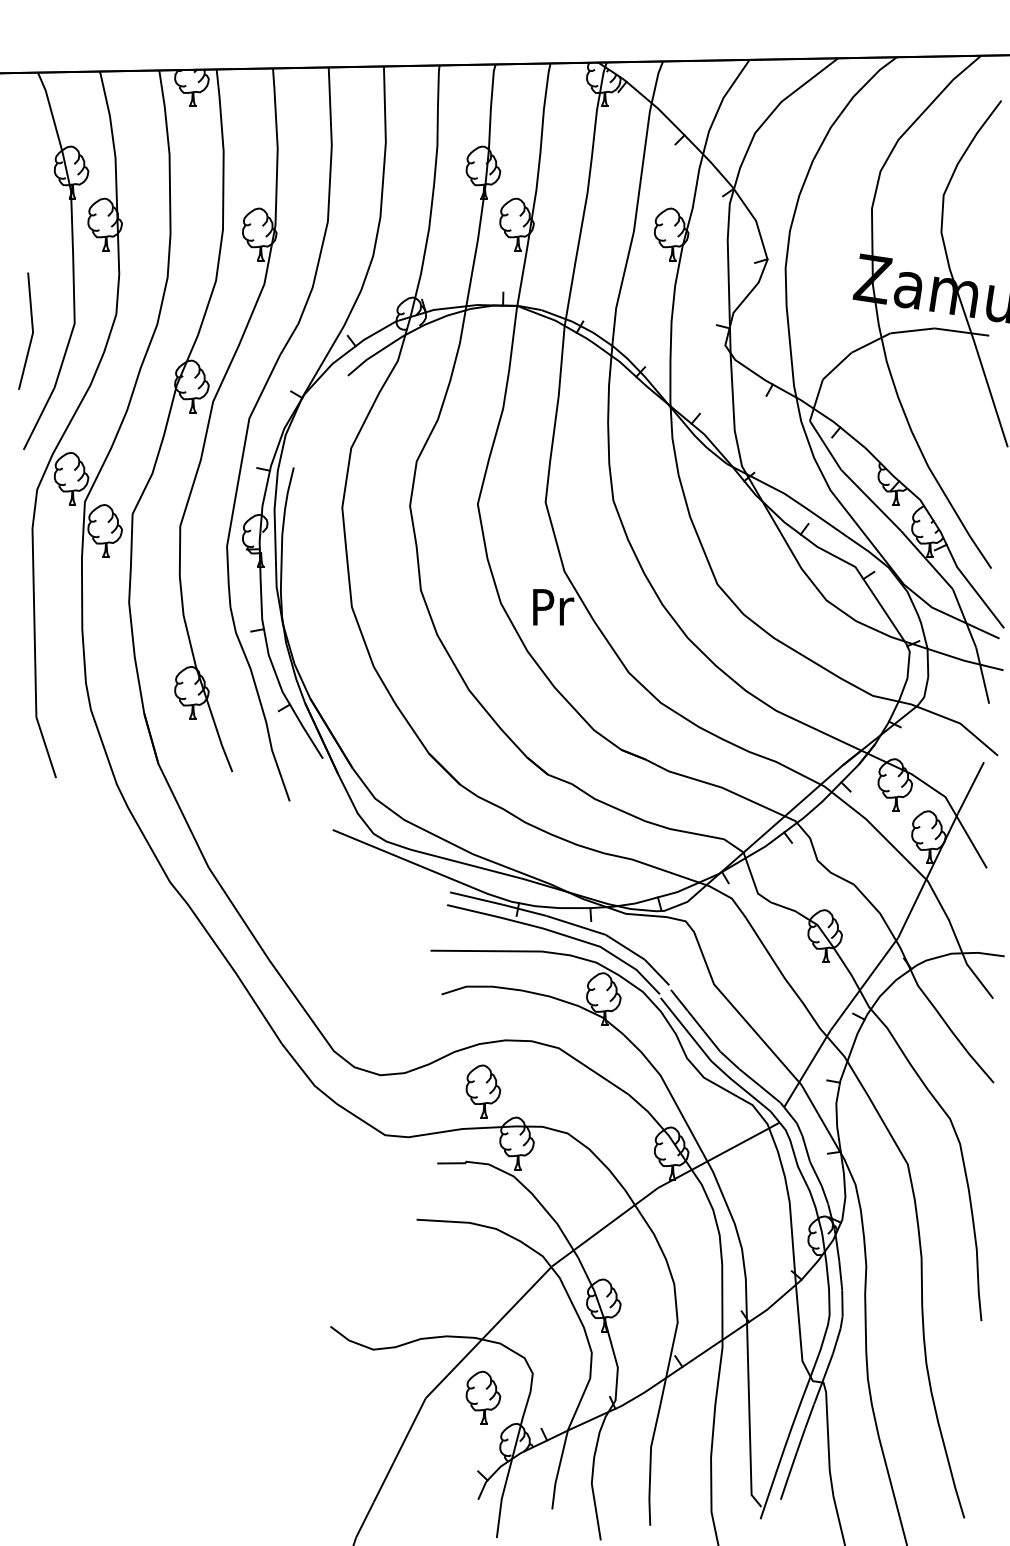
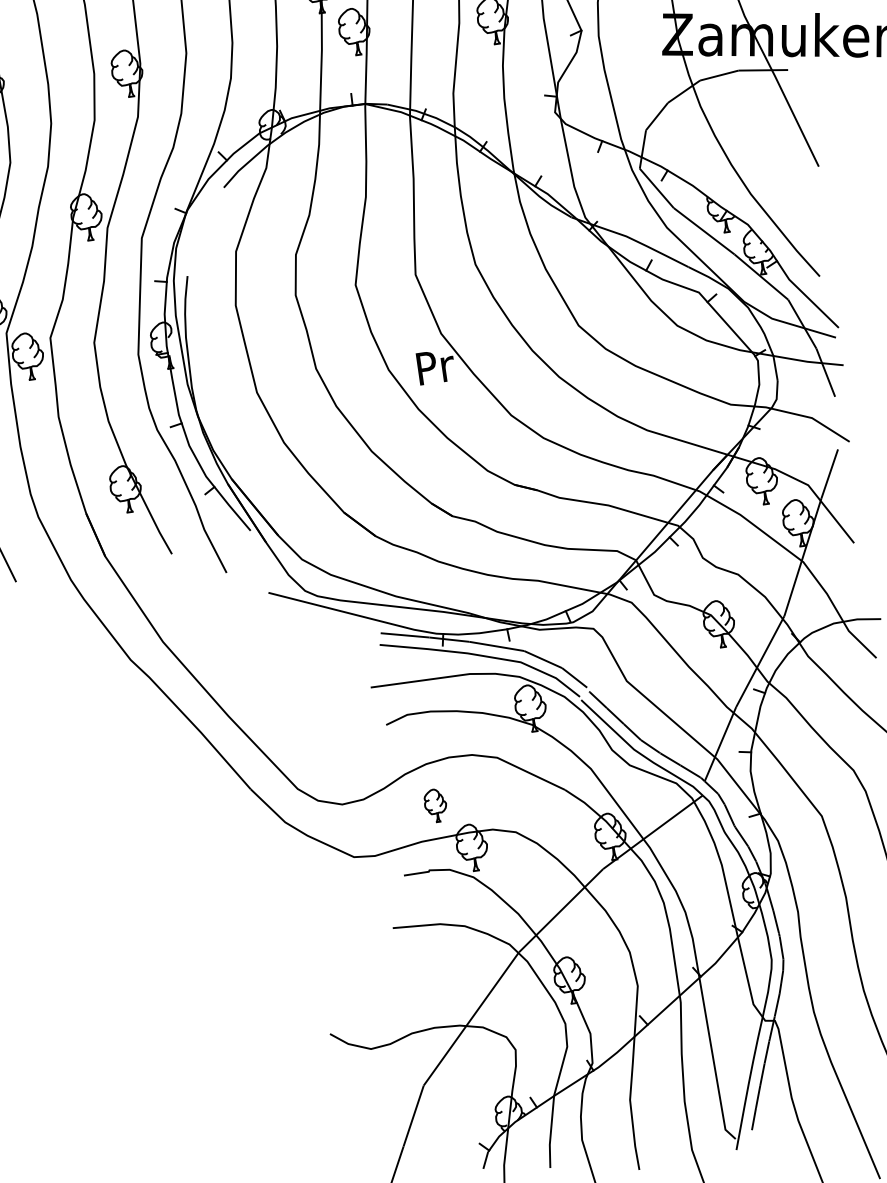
part: (483, 1091) -> (435, 805), size x0.7
part: (483, 1397) -> (474, 1077), removed

